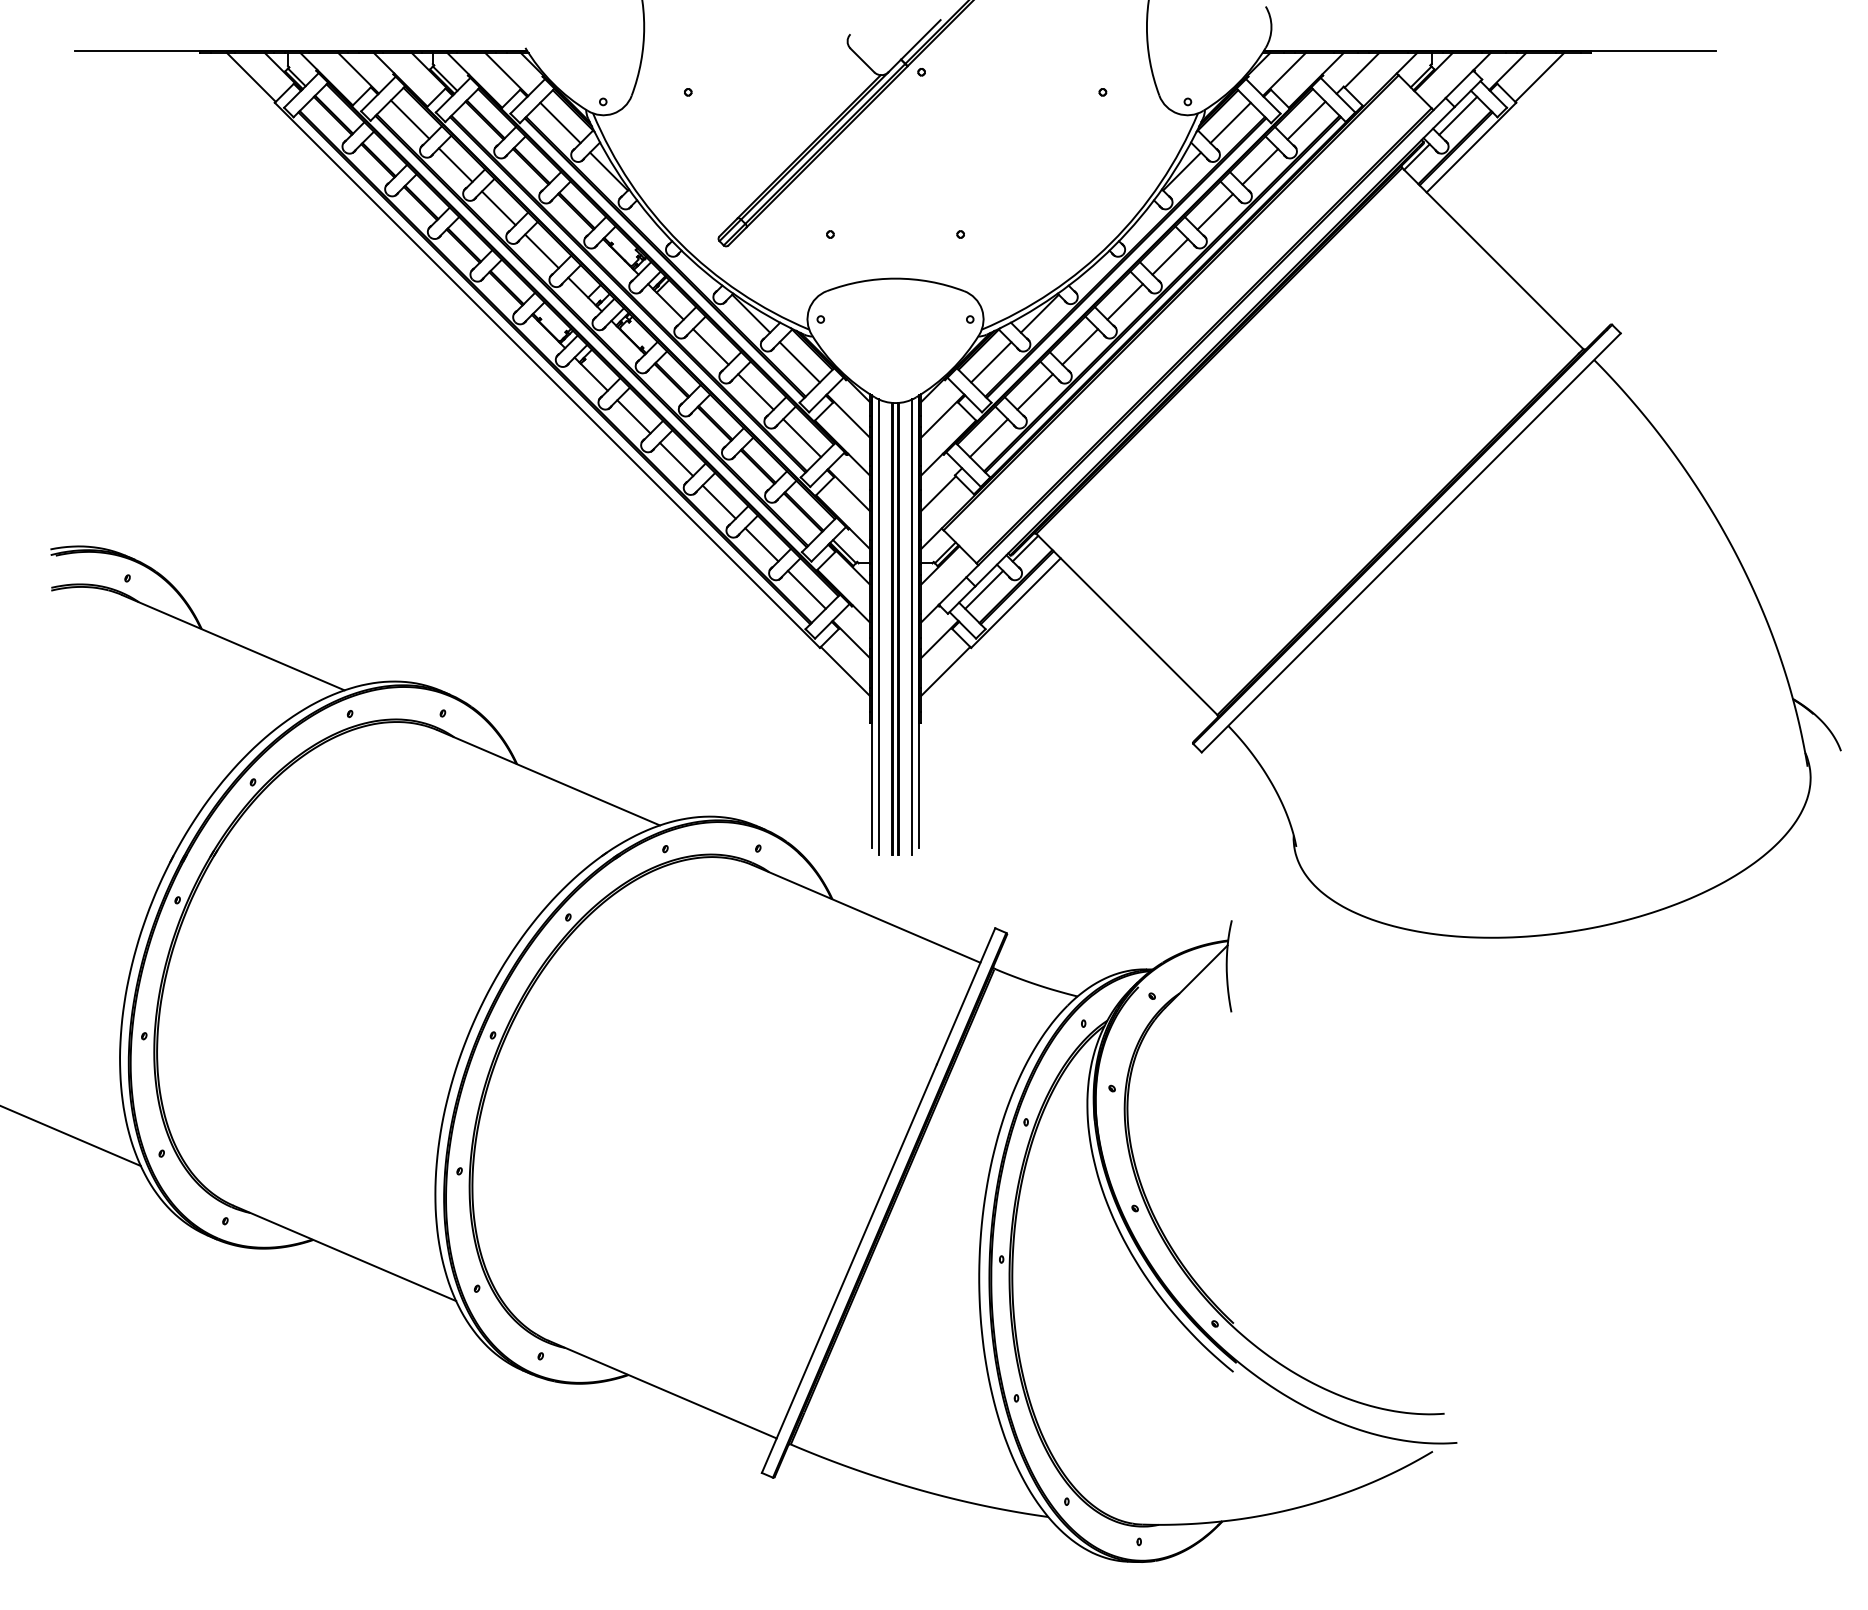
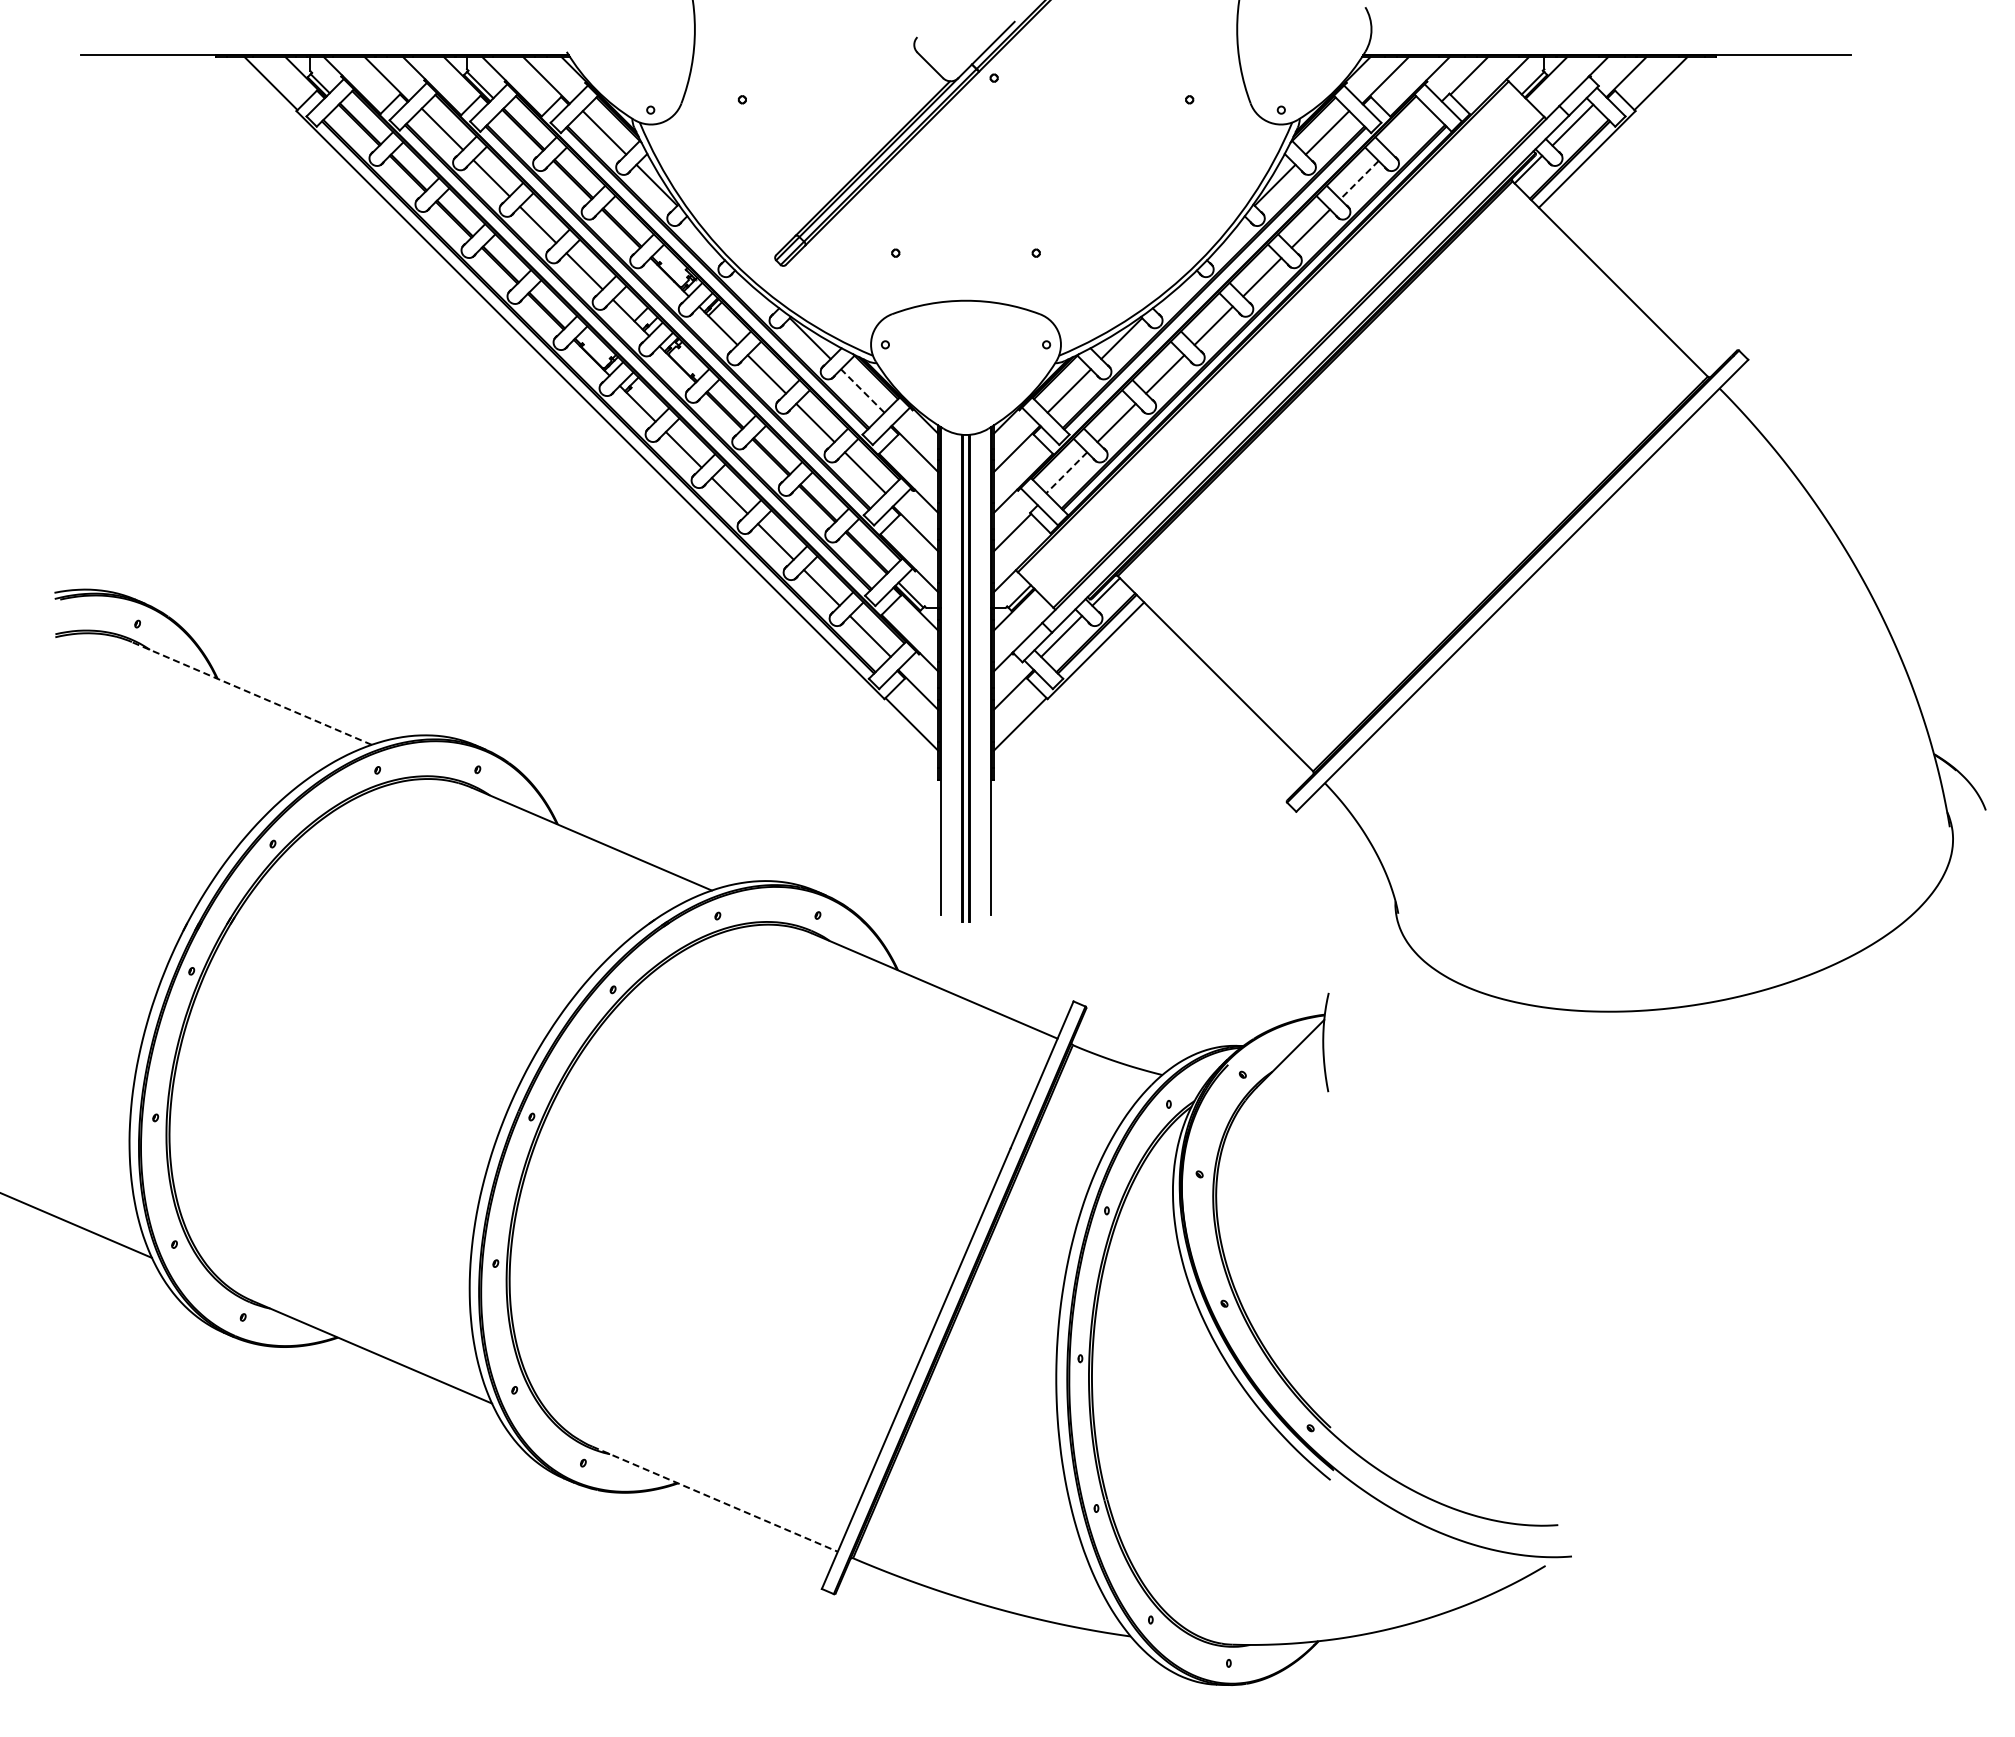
line: (1305, 119) -> (1408, 129), removed
line: (1260, 167) -> (1359, 180), solid -> dashed
line: (799, 362) -> (862, 391), solid -> dashed
line: (988, 437) -> (1066, 472), solid -> dashed
line: (878, 626) -> (947, 676), removed
line: (912, 626) -> (984, 676), removed
line: (233, 642) -> (251, 693), solid -> dashed
line: (663, 1390) -> (715, 1499), solid -> dashed

